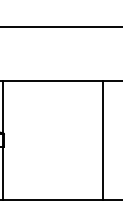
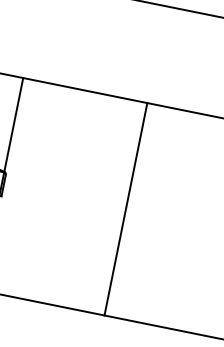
line: (103, 139) -> (126, 208), moved

